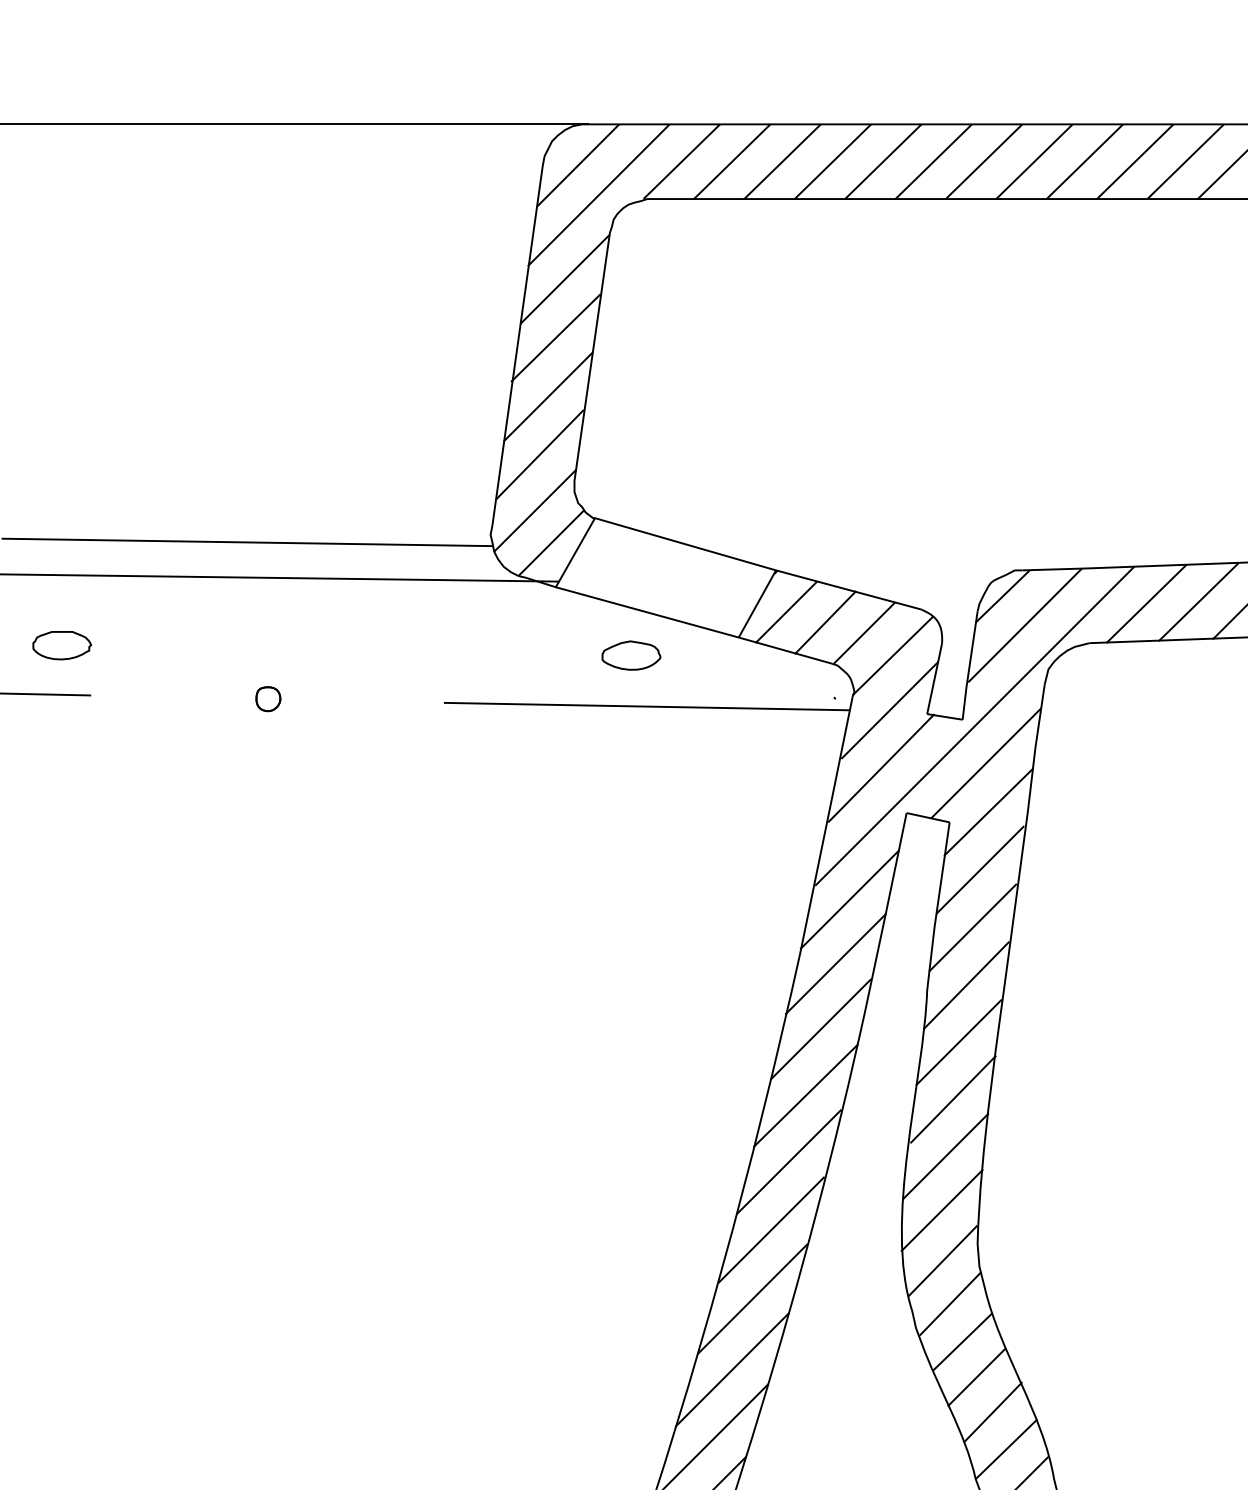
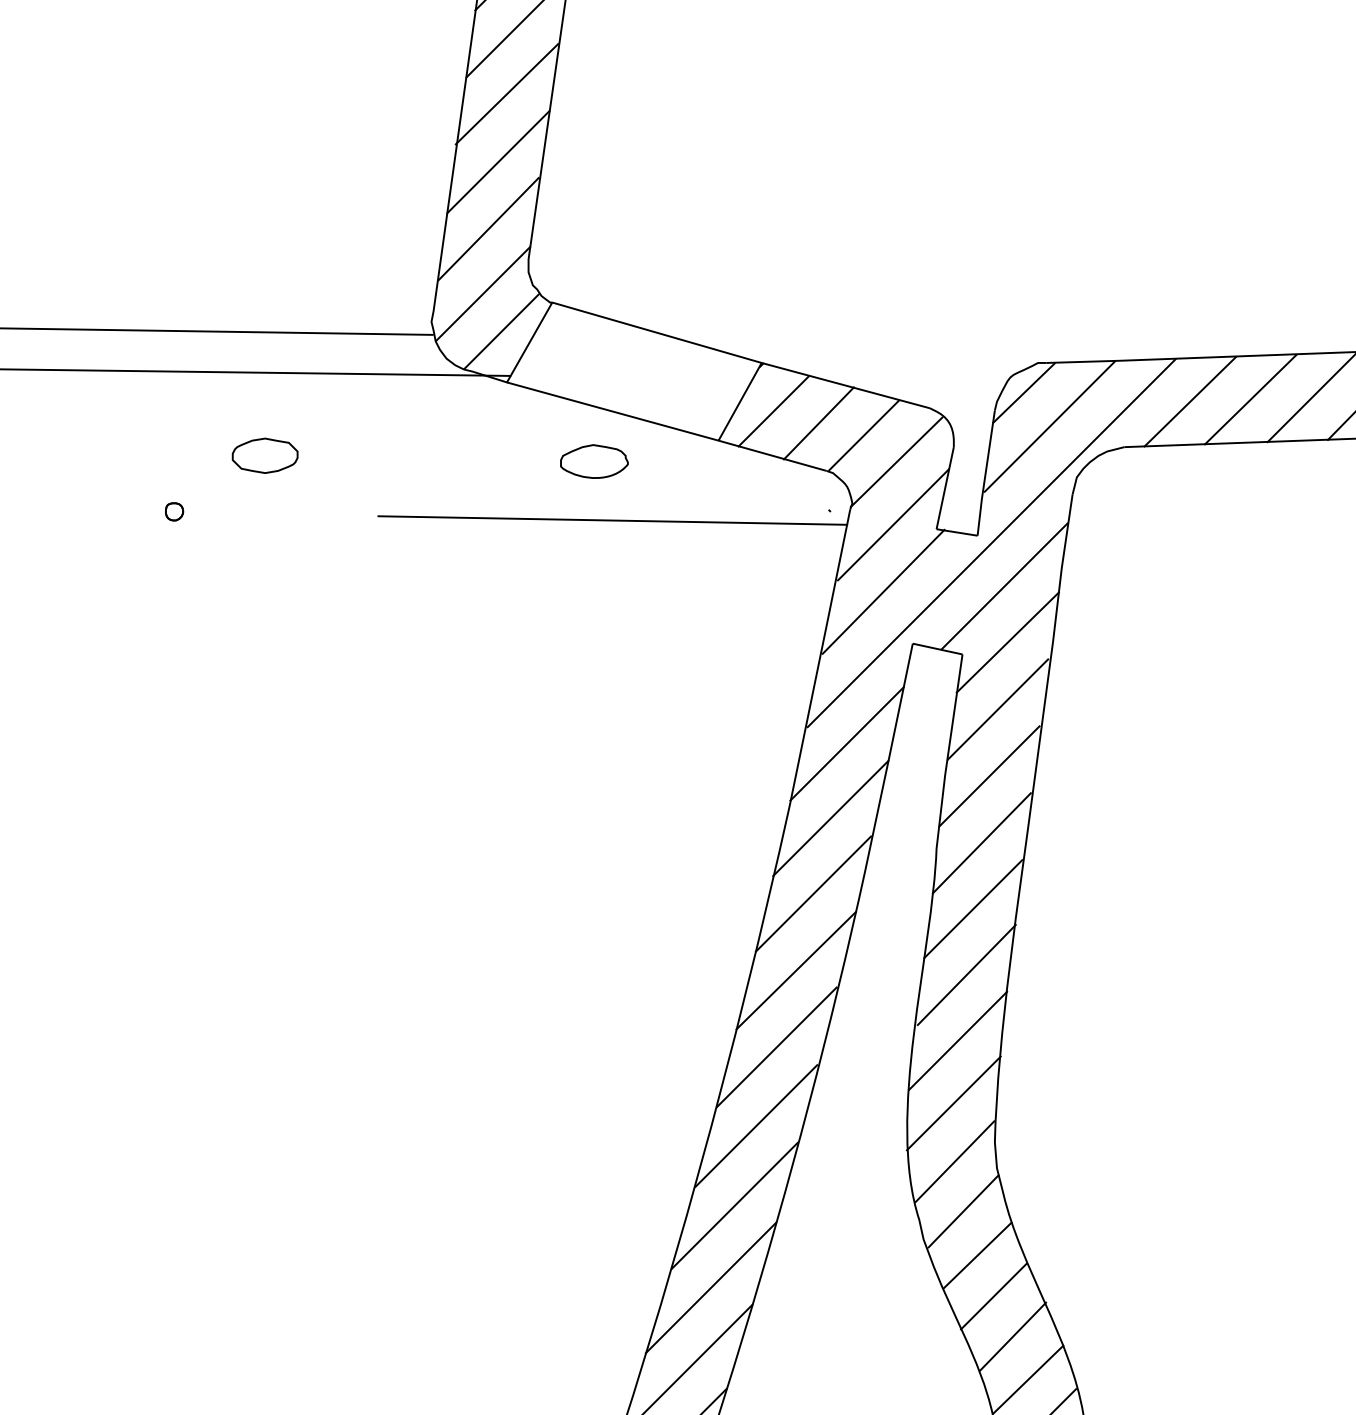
part: (346, 650) -> (264, 455), added
part: (268, 698) -> (174, 511), size x0.62

